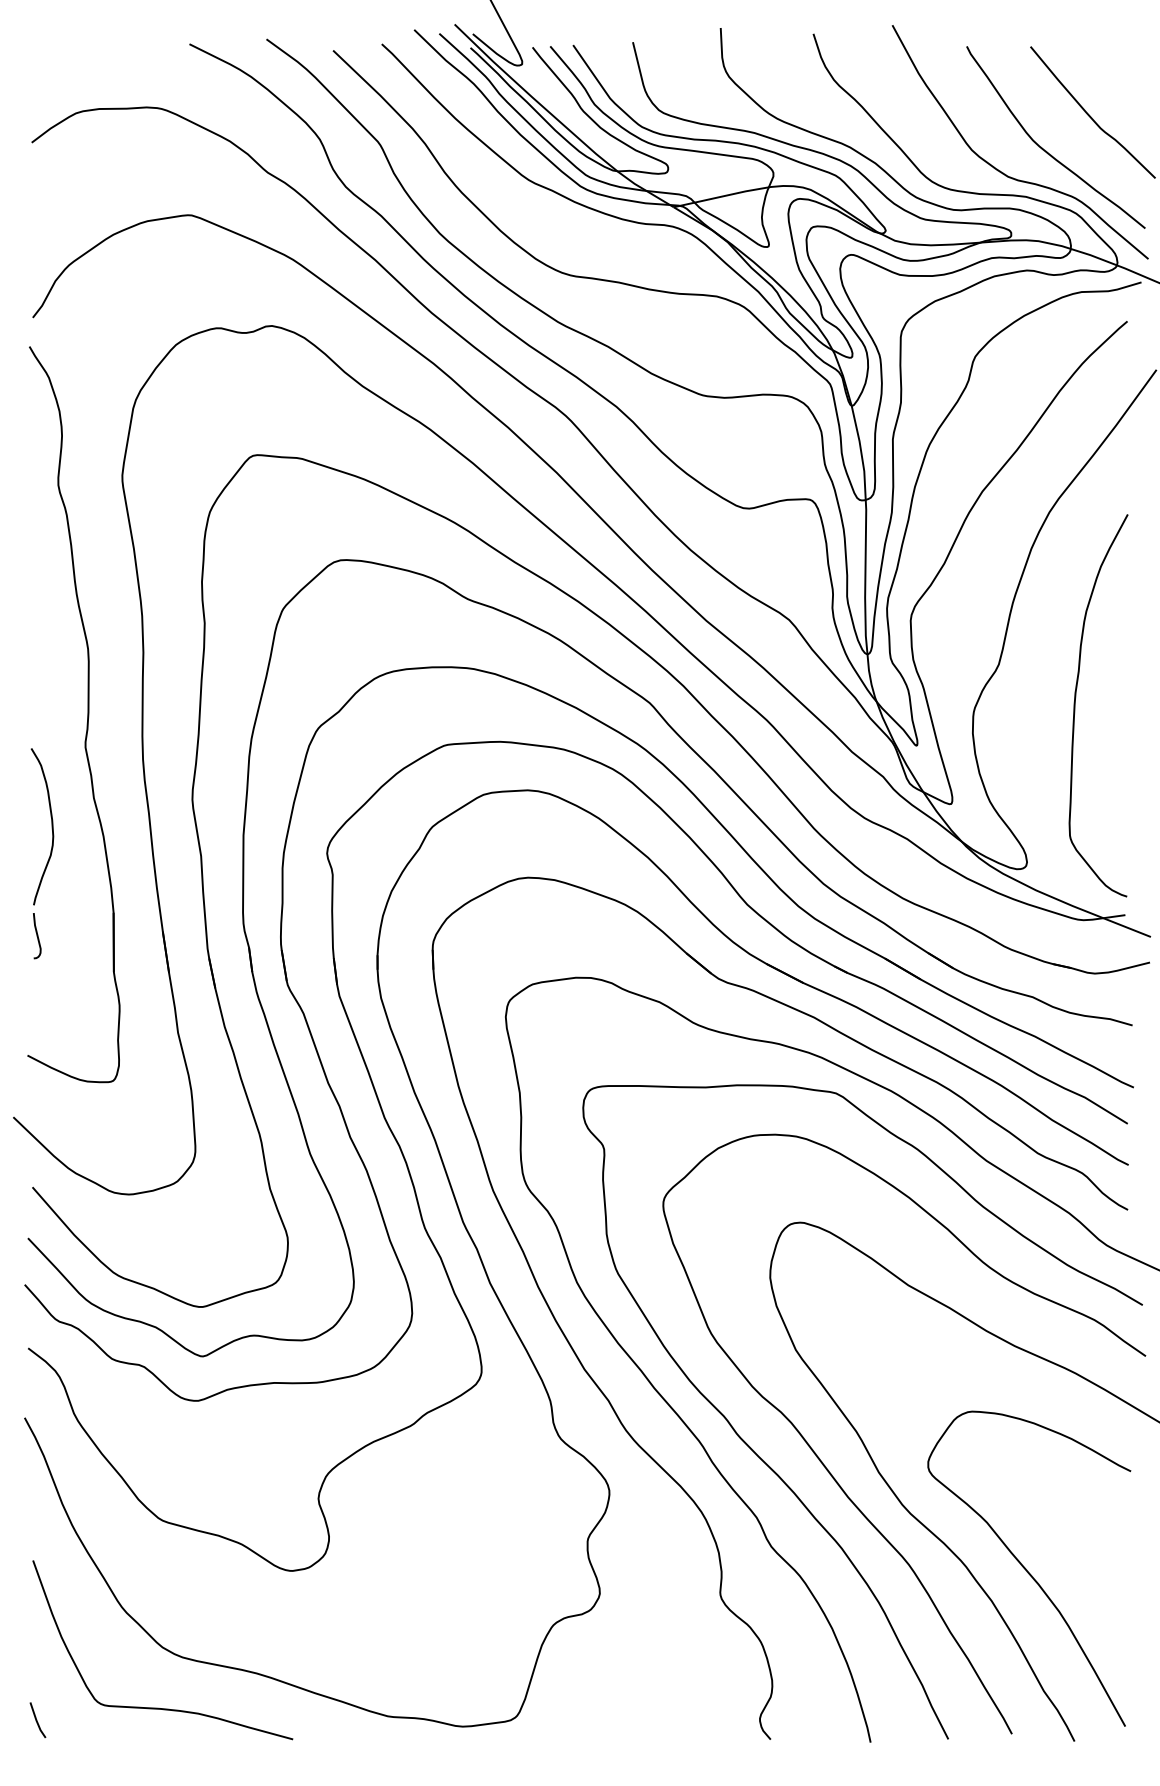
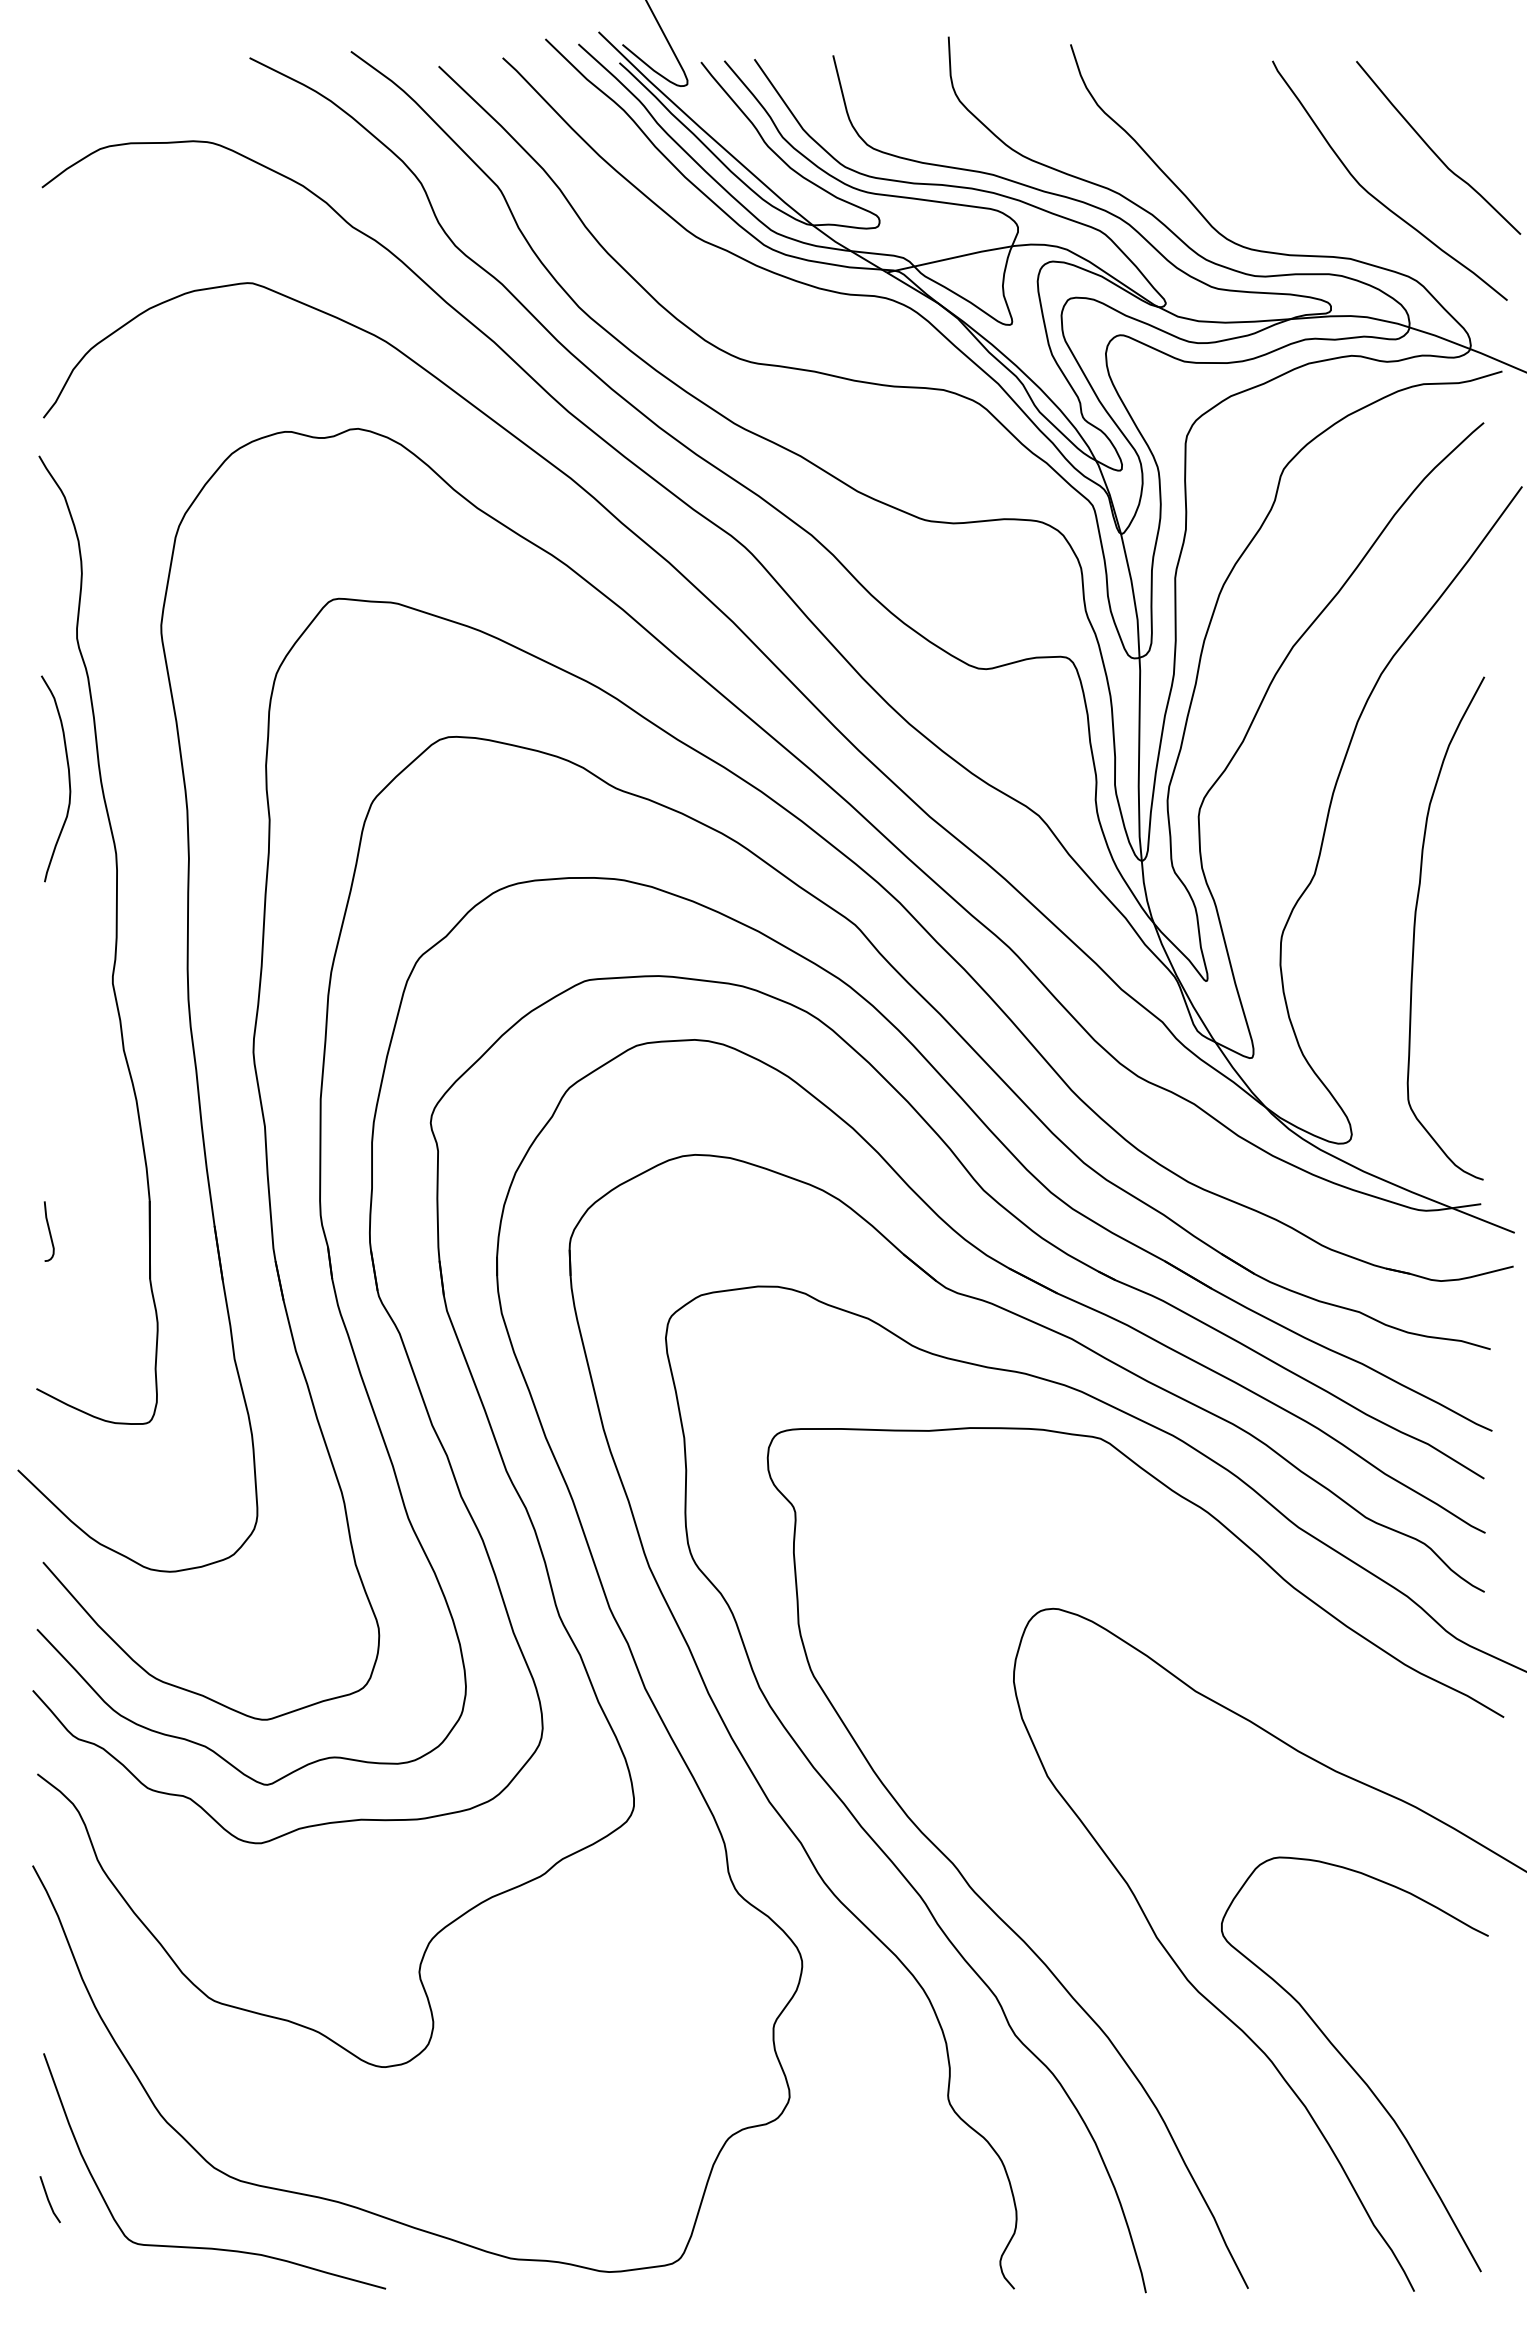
curve: (1000, 170) -> (1316, 224), removed
curve: (51, 826) -> (68, 778), moved
curve: (839, 1483) -> (1104, 1952), removed
line: (36, 1720) -> (48, 2199), moved

